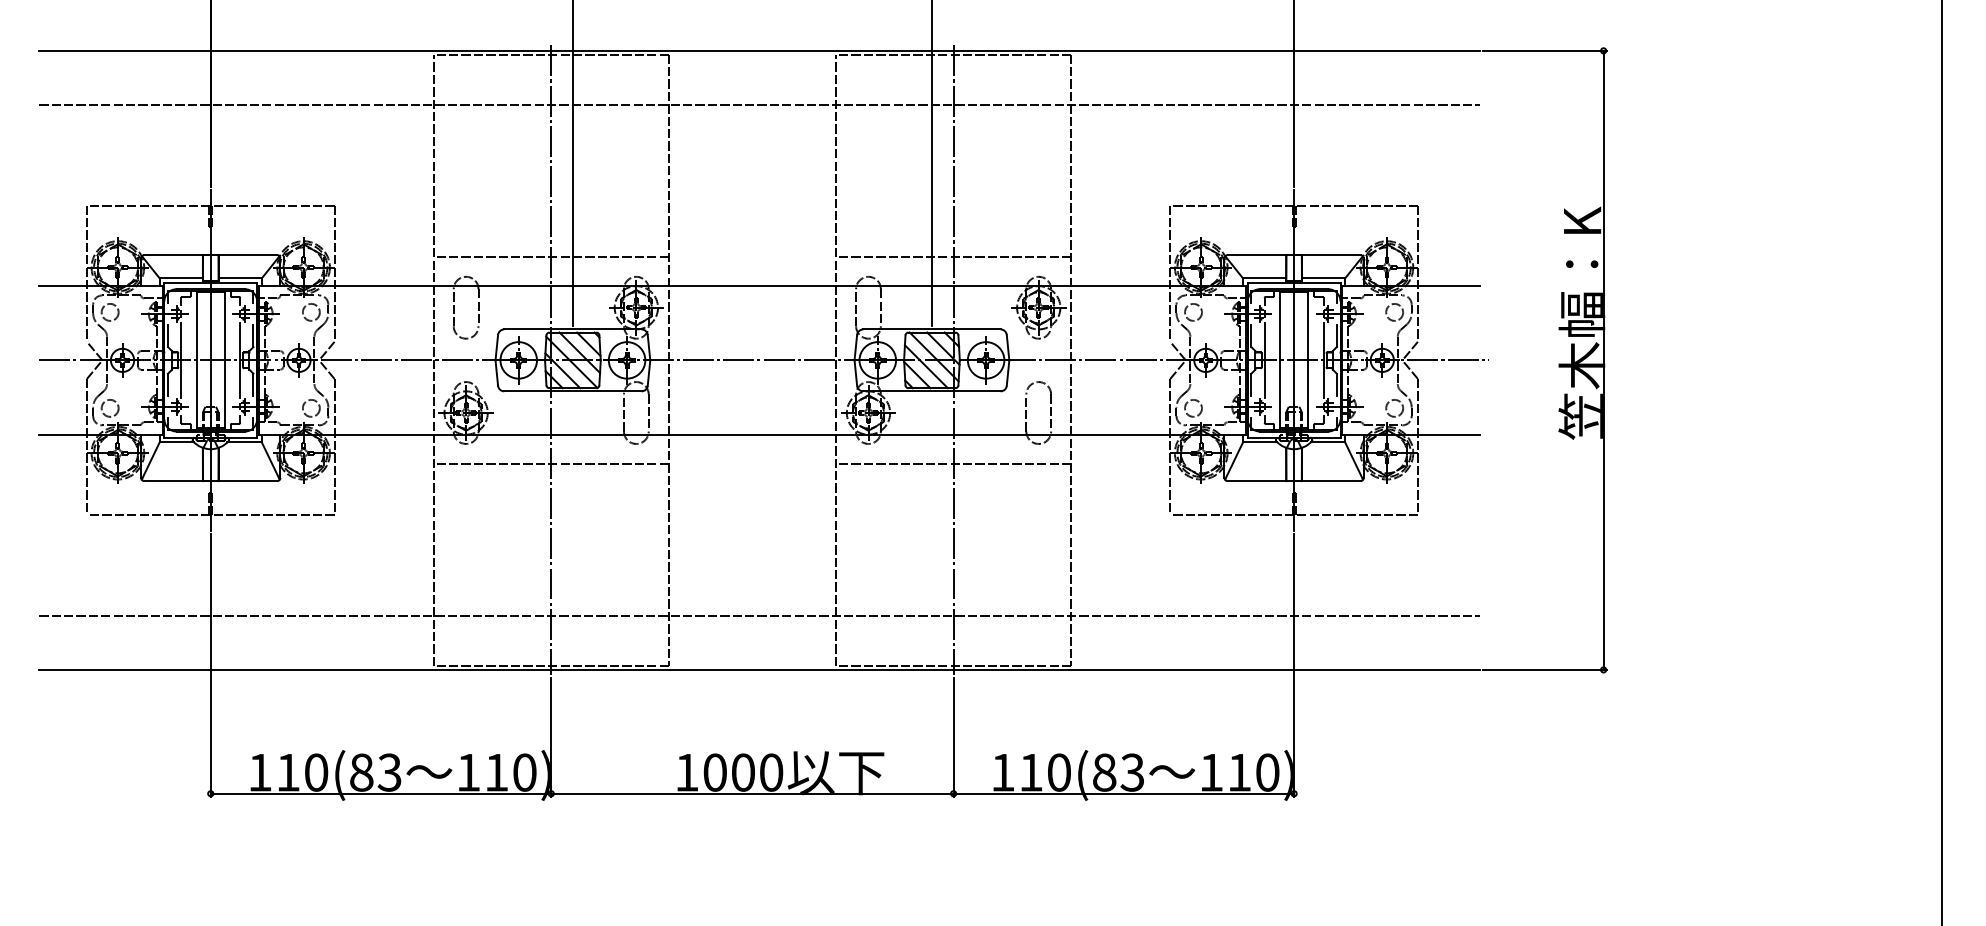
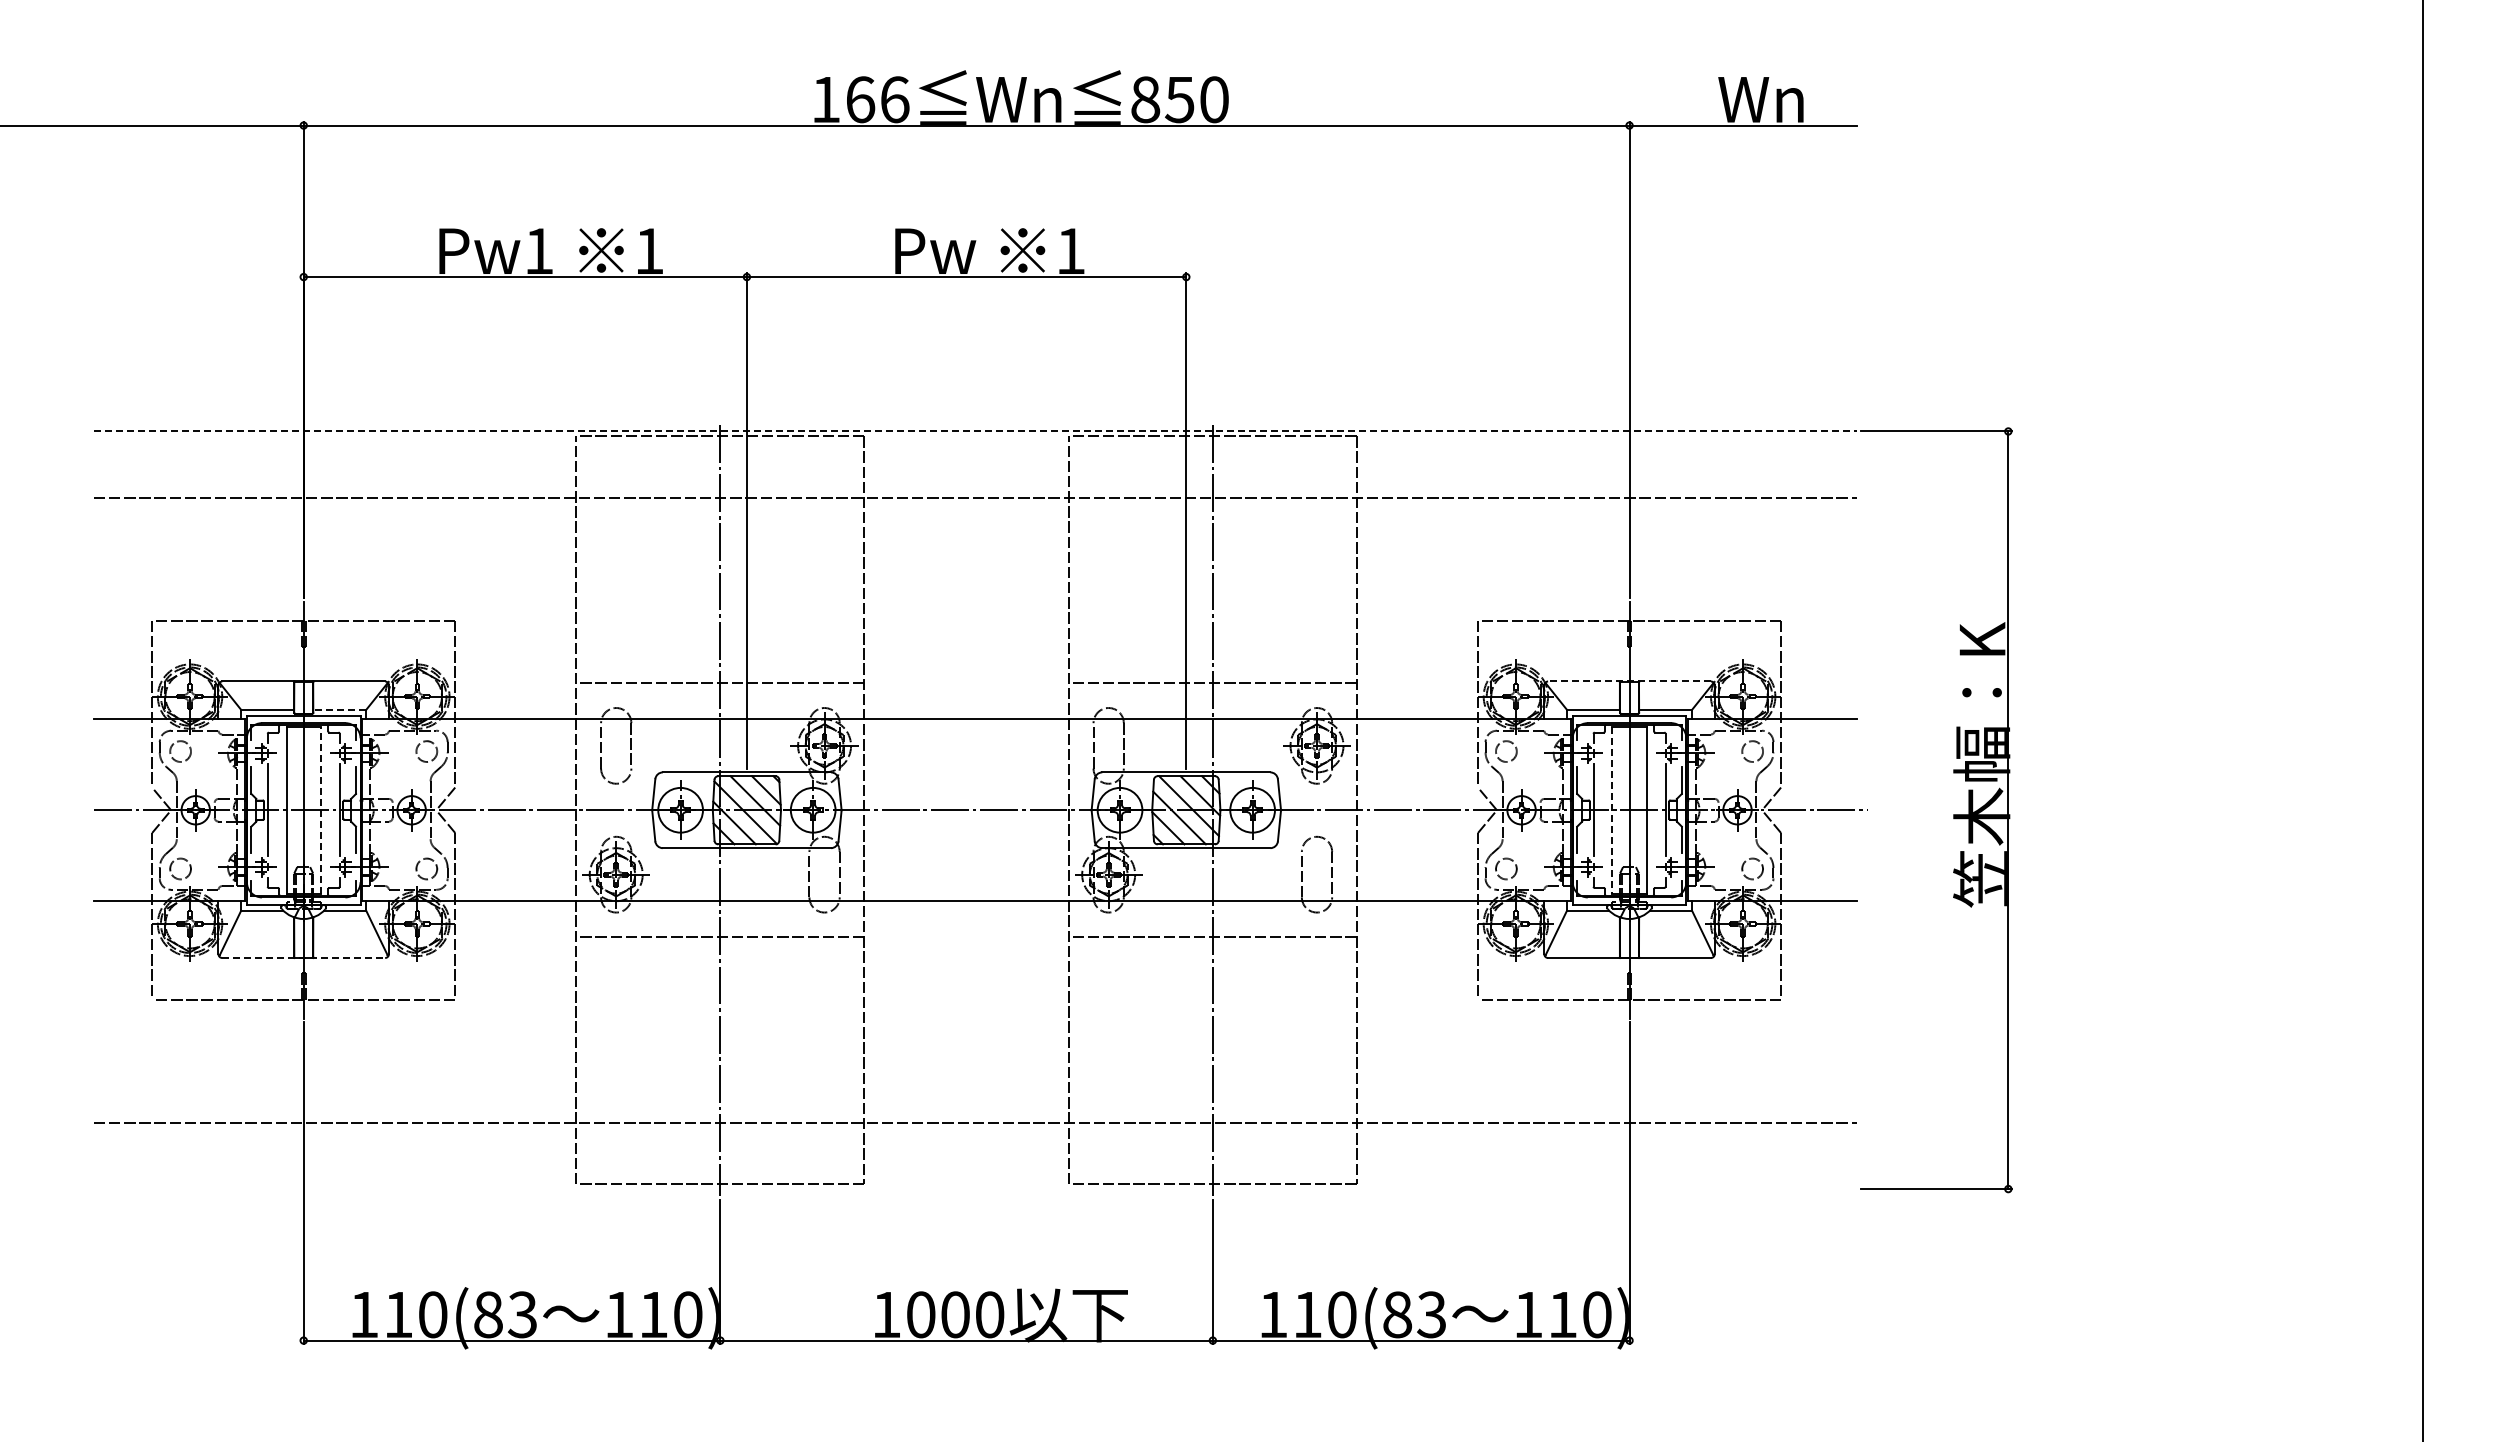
line: (759, 50) -> (975, 431), solid -> dashed
line: (1294, 255) -> (1629, 681), solid -> dashed
line: (240, 278) -> (339, 709), solid -> dashed
line: (224, 359) -> (320, 809), solid -> dashed
line: (1280, 360) -> (1612, 810), solid -> dashed
line: (211, 481) -> (304, 958), solid -> dashed
line: (758, 670) -> (974, 1189), removed

